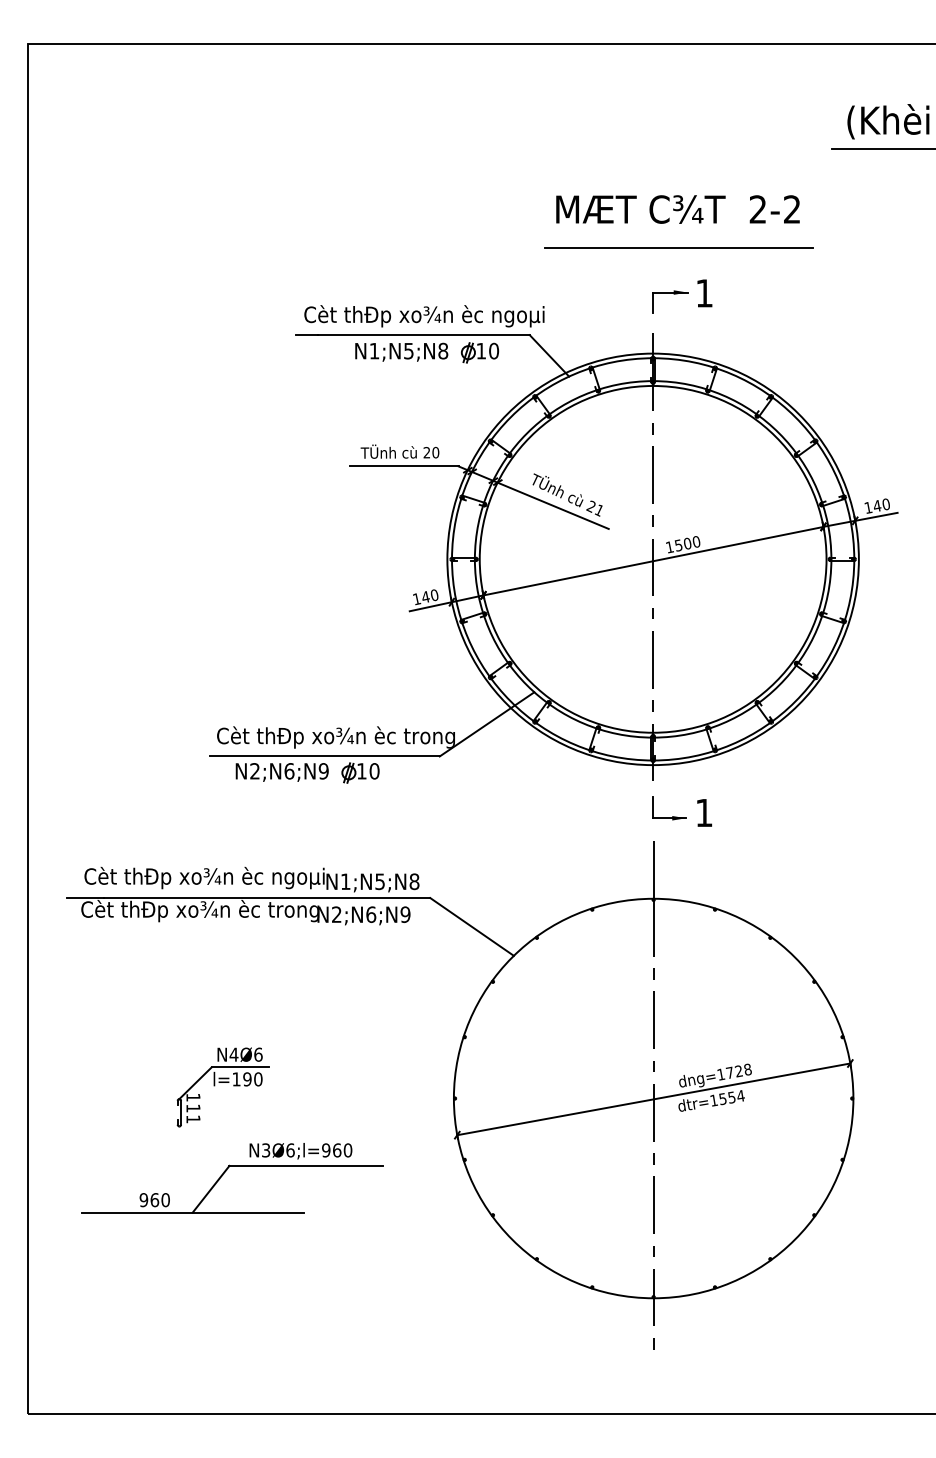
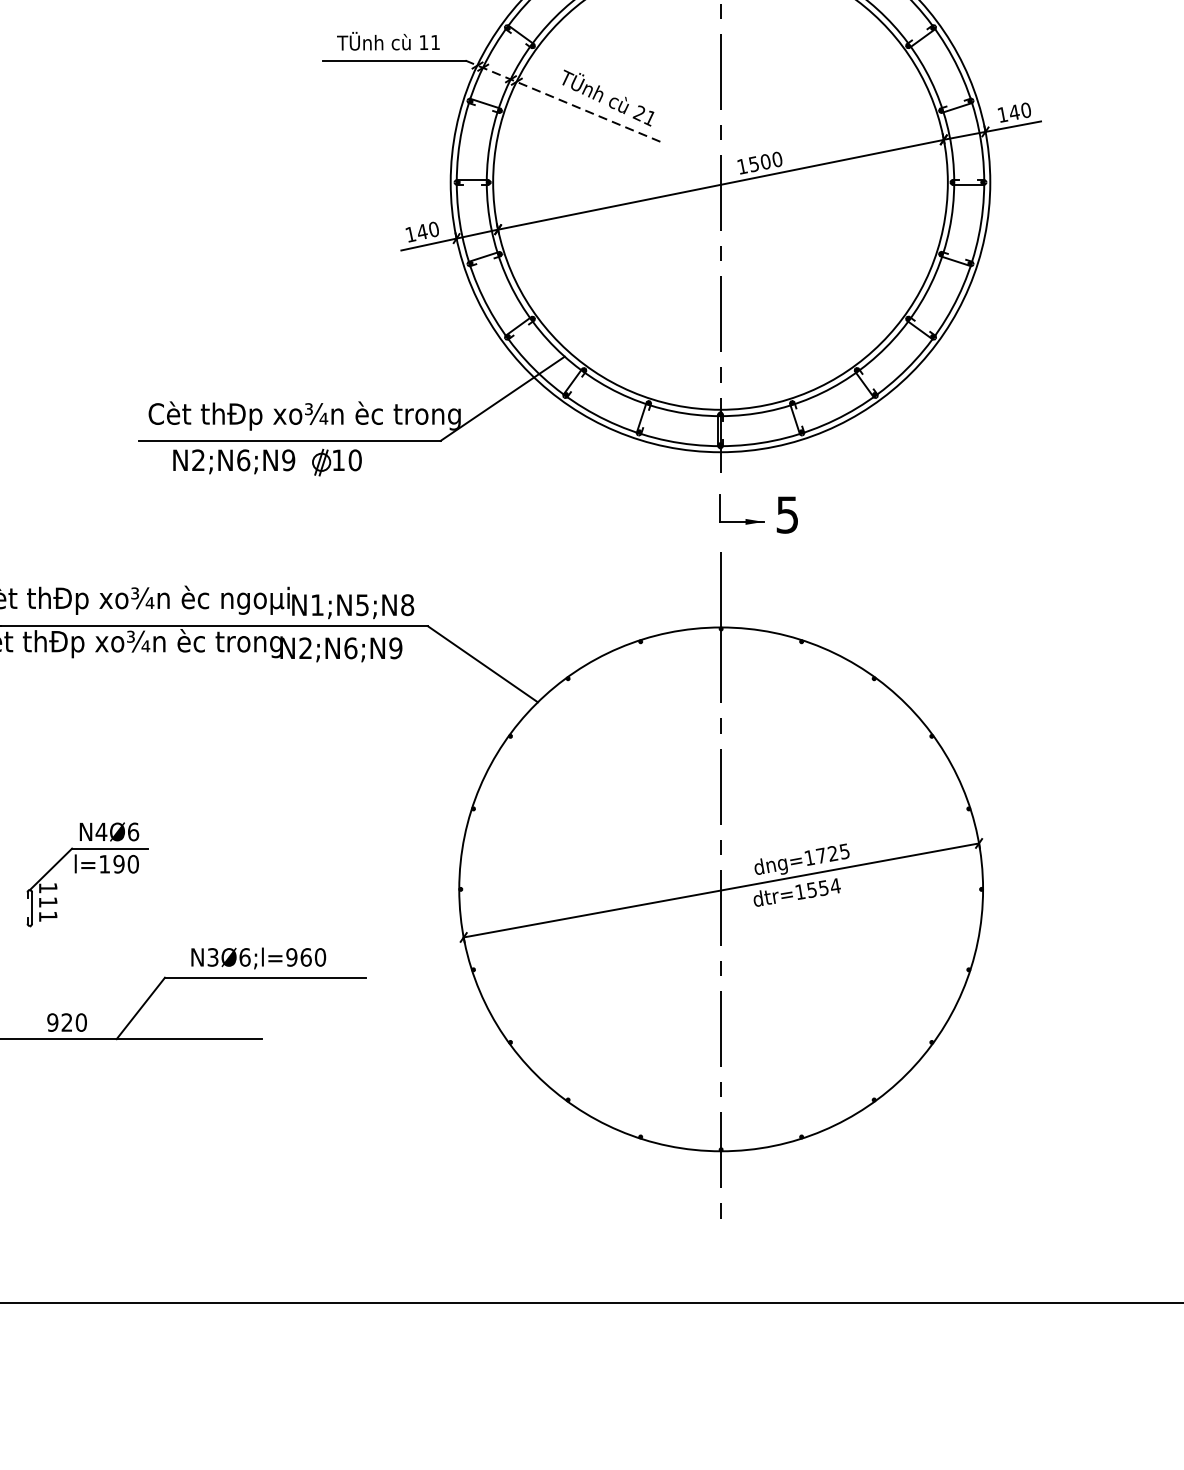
text: (431, 452) -> (429, 42), 20 -> 11
line: (534, 497) -> (564, 101), solid -> dashed
text: (704, 813) -> (787, 515), 1 -> 5
text: (747, 1069) -> (844, 851), dng=1728 -> dng=1725
part: (222, 1087) -> (86, 874), moved
text: (154, 1200) -> (66, 1023), 960 -> 920

